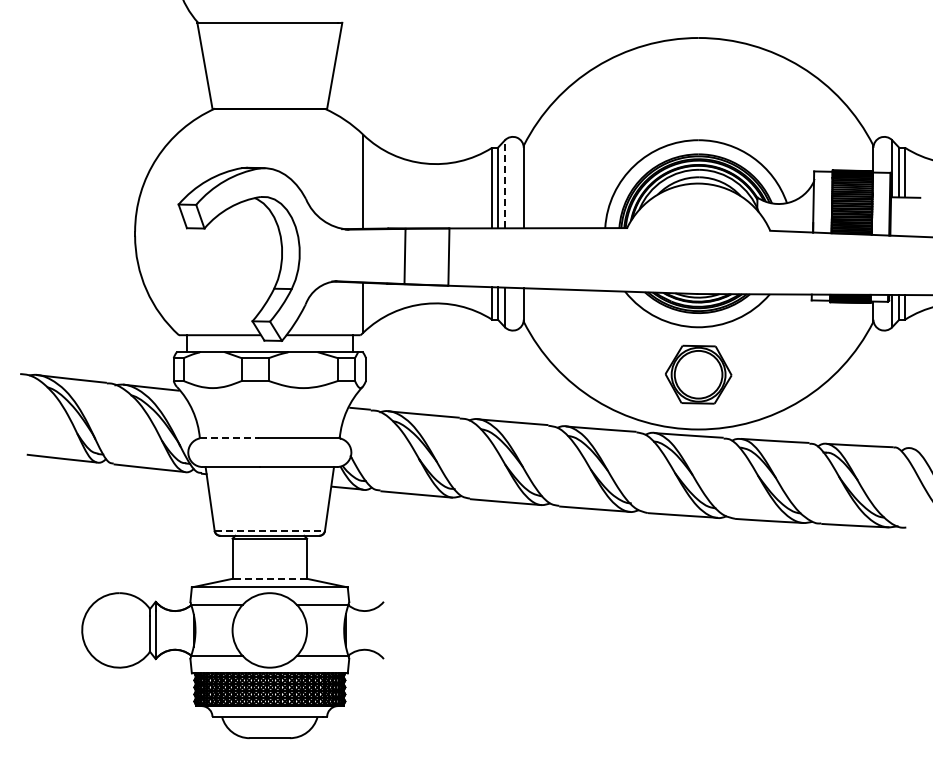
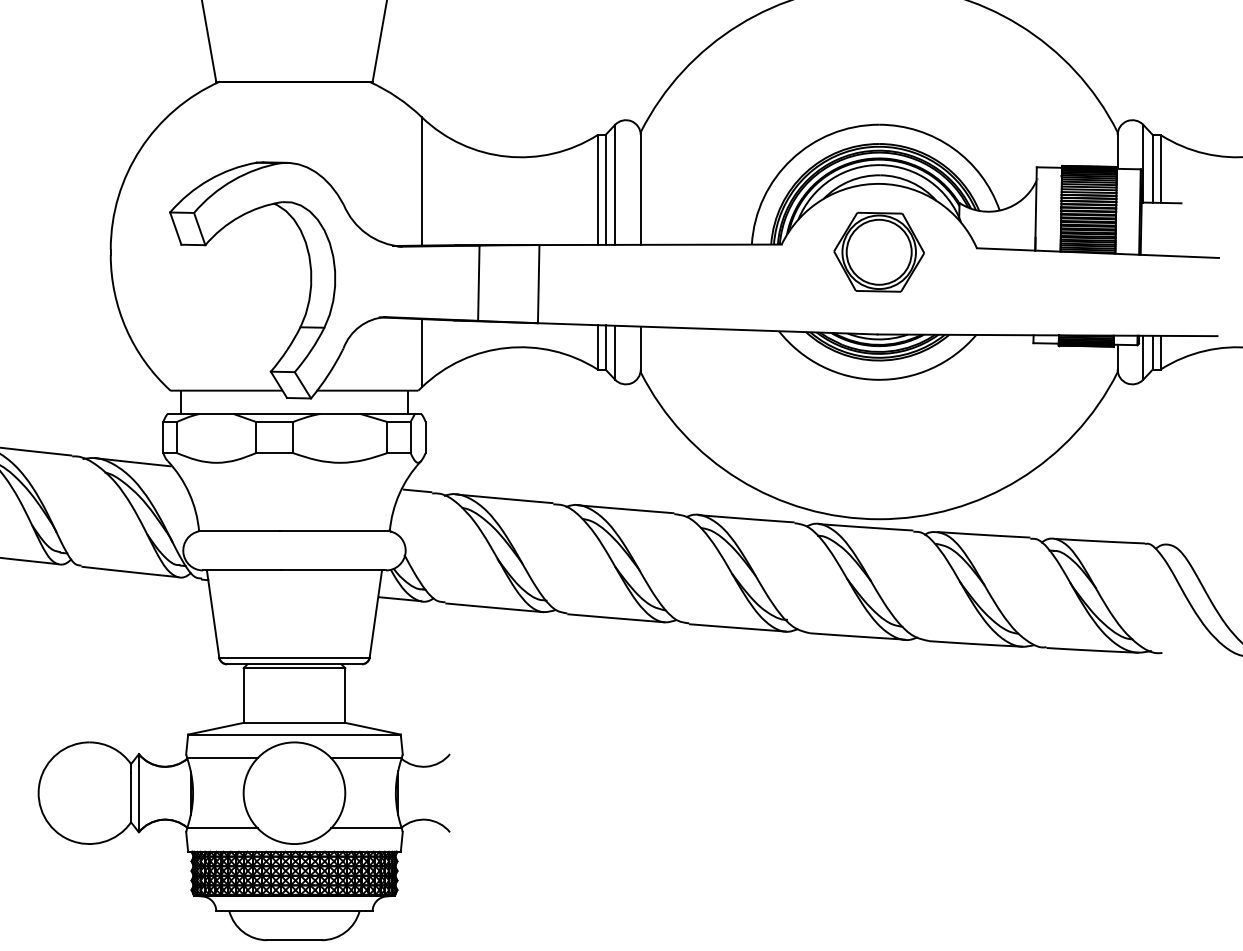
line: (504, 183) -> (614, 183), dashed -> solid
part: (698, 374) -> (879, 251), moved
line: (229, 438) -> (239, 531), dashed -> solid
line: (270, 530) -> (295, 656), dashed -> solid
line: (269, 578) -> (294, 722), dashed -> solid

